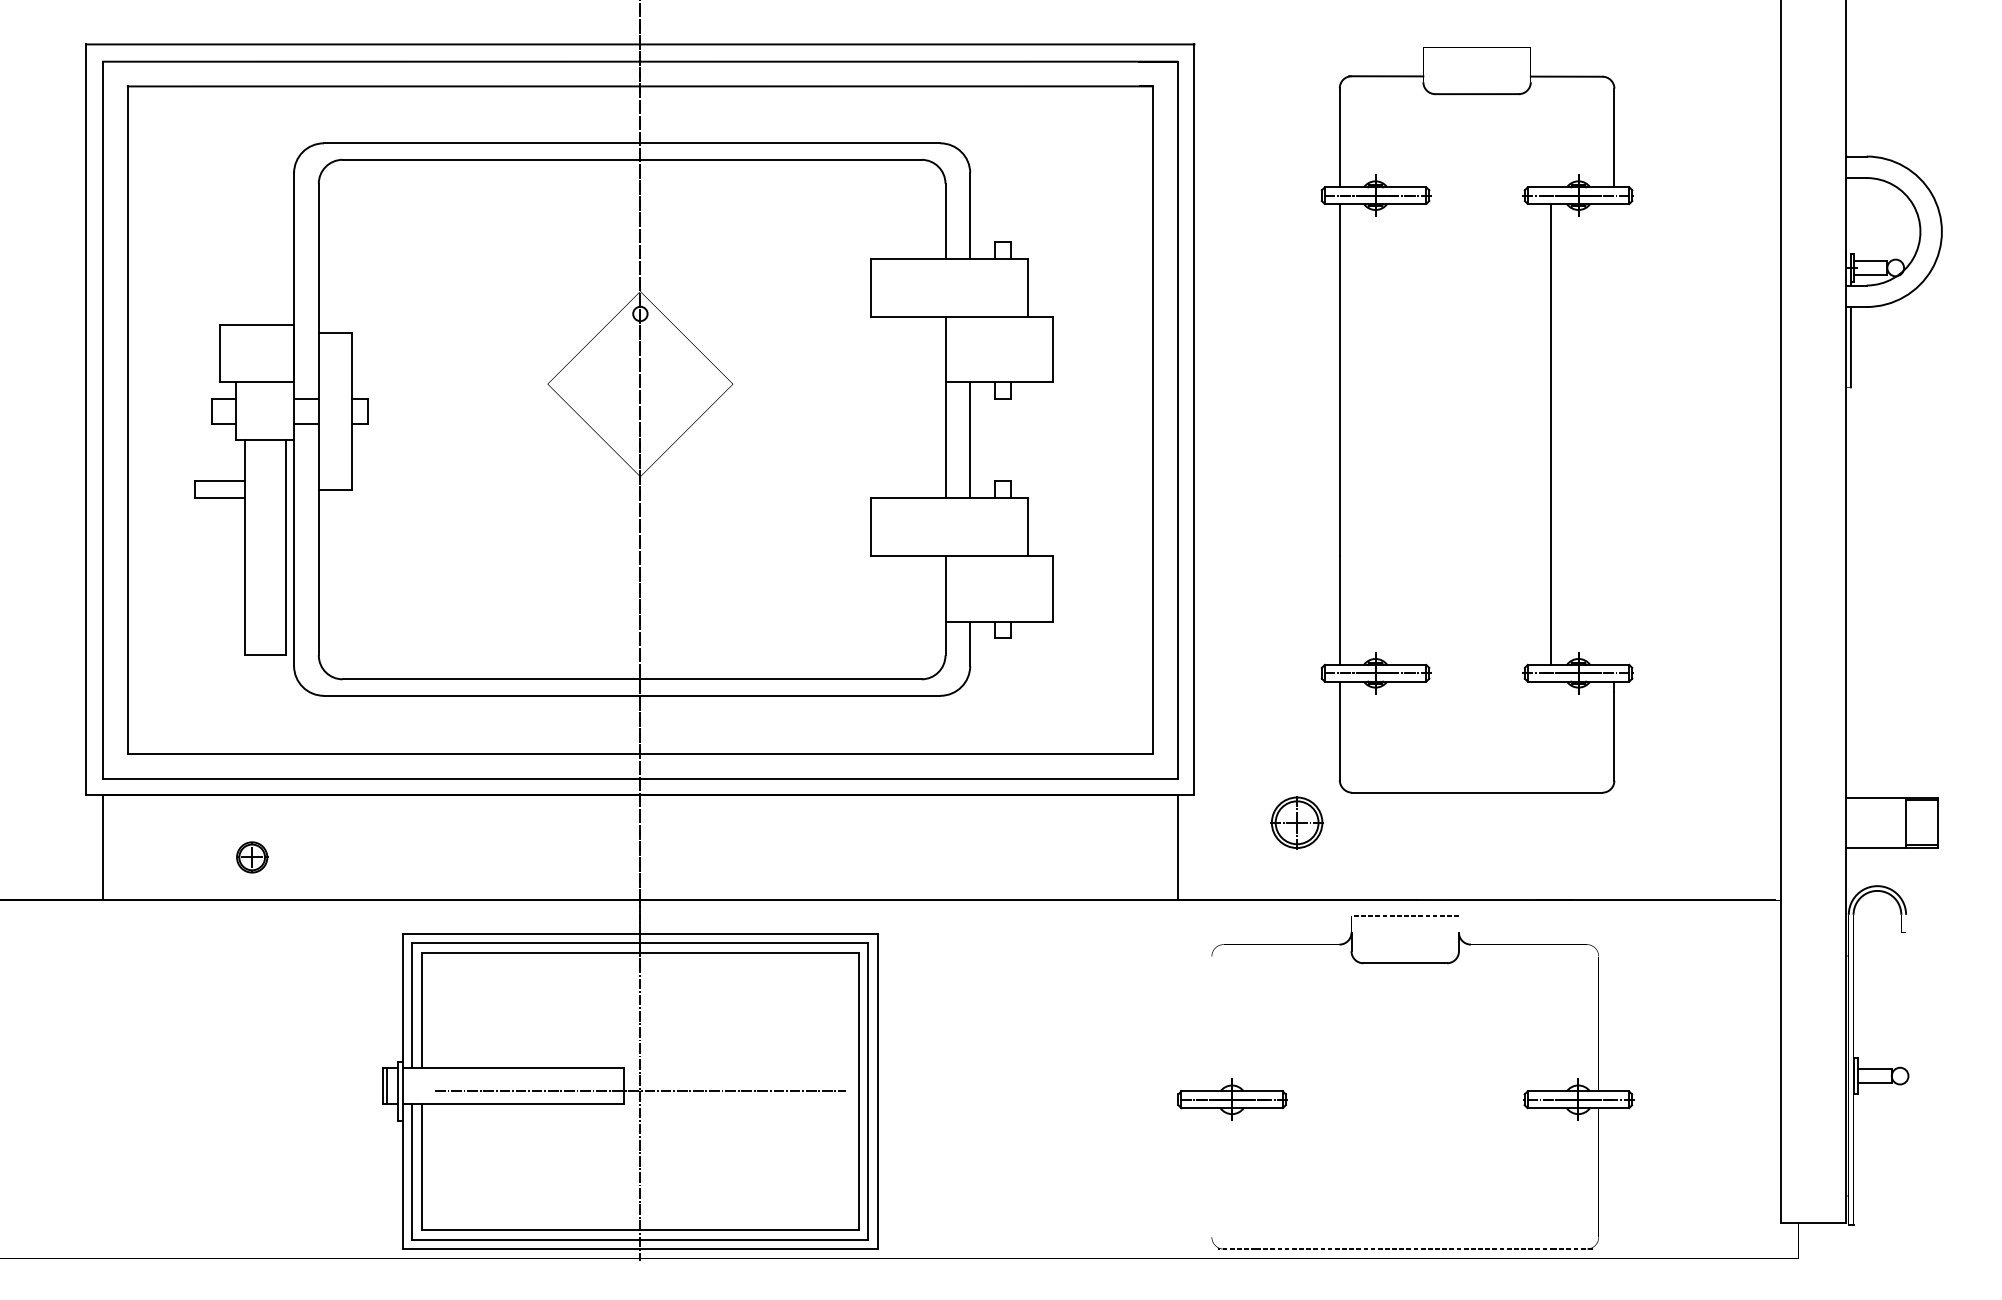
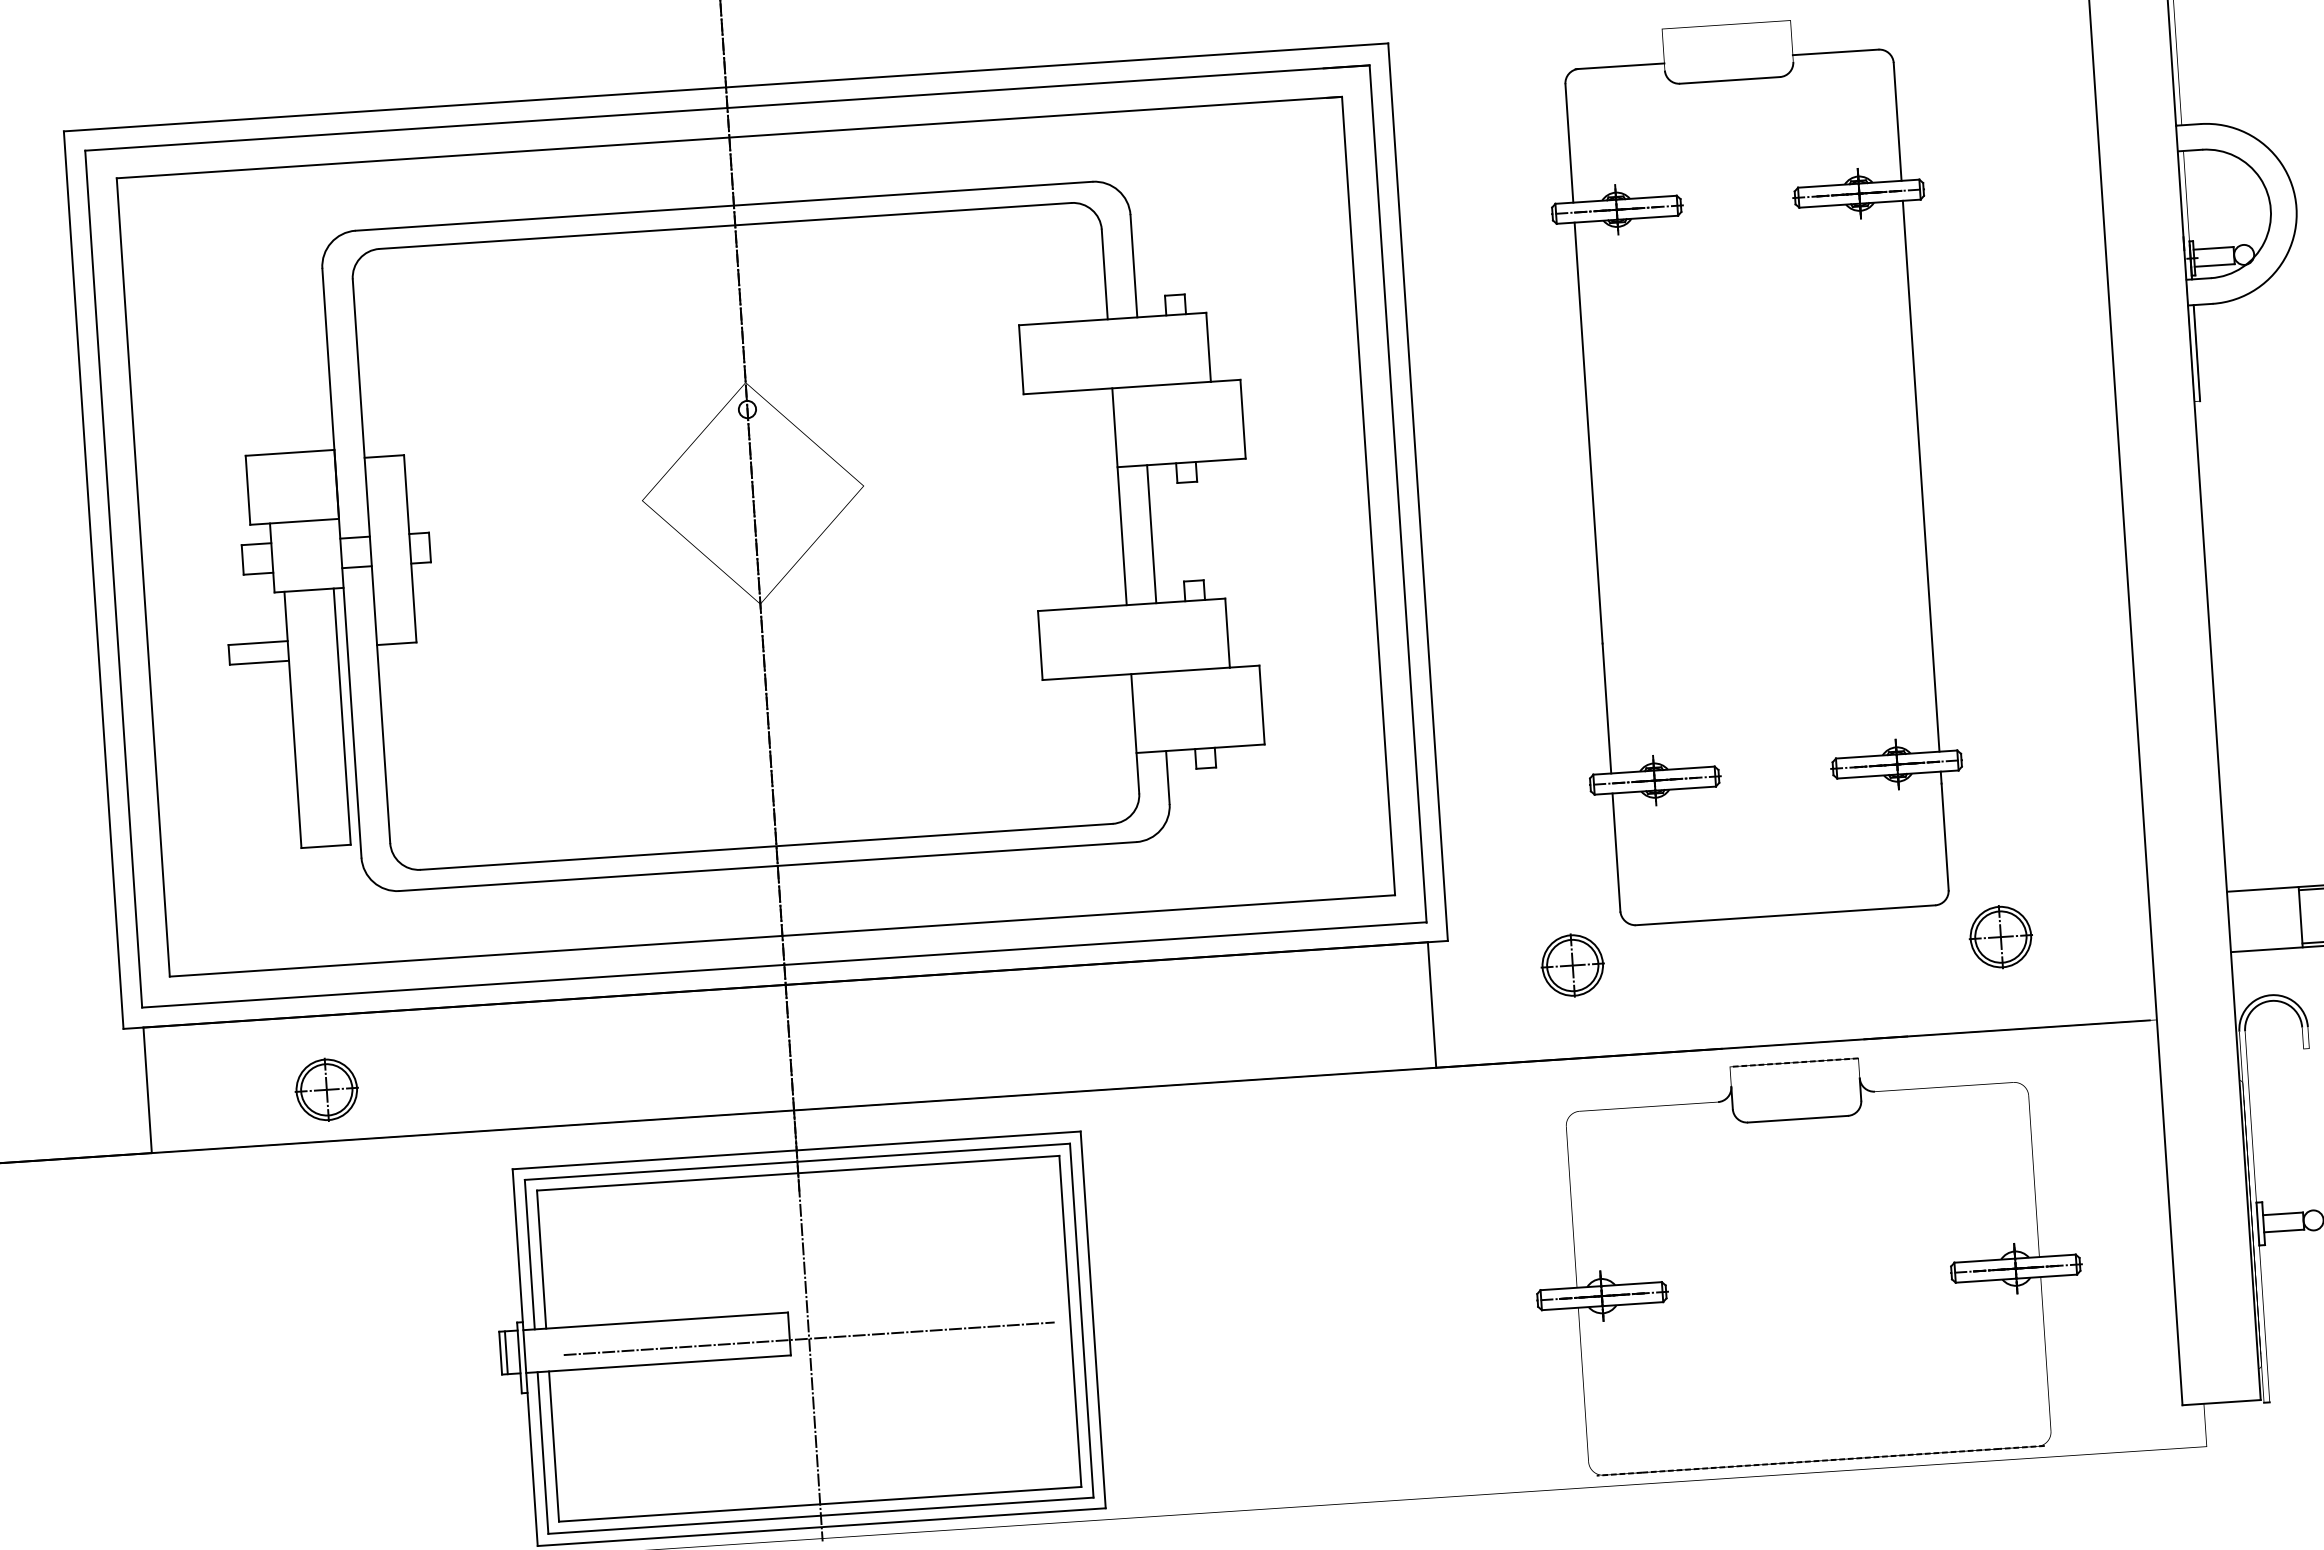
line: (1551, 434) -> (1921, 476), moved
part: (1654, 822) -> (1999, 936), added
part: (251, 857) -> (325, 1090), size x1.67
part: (1523, 1094) -> (1949, 1266), moved

